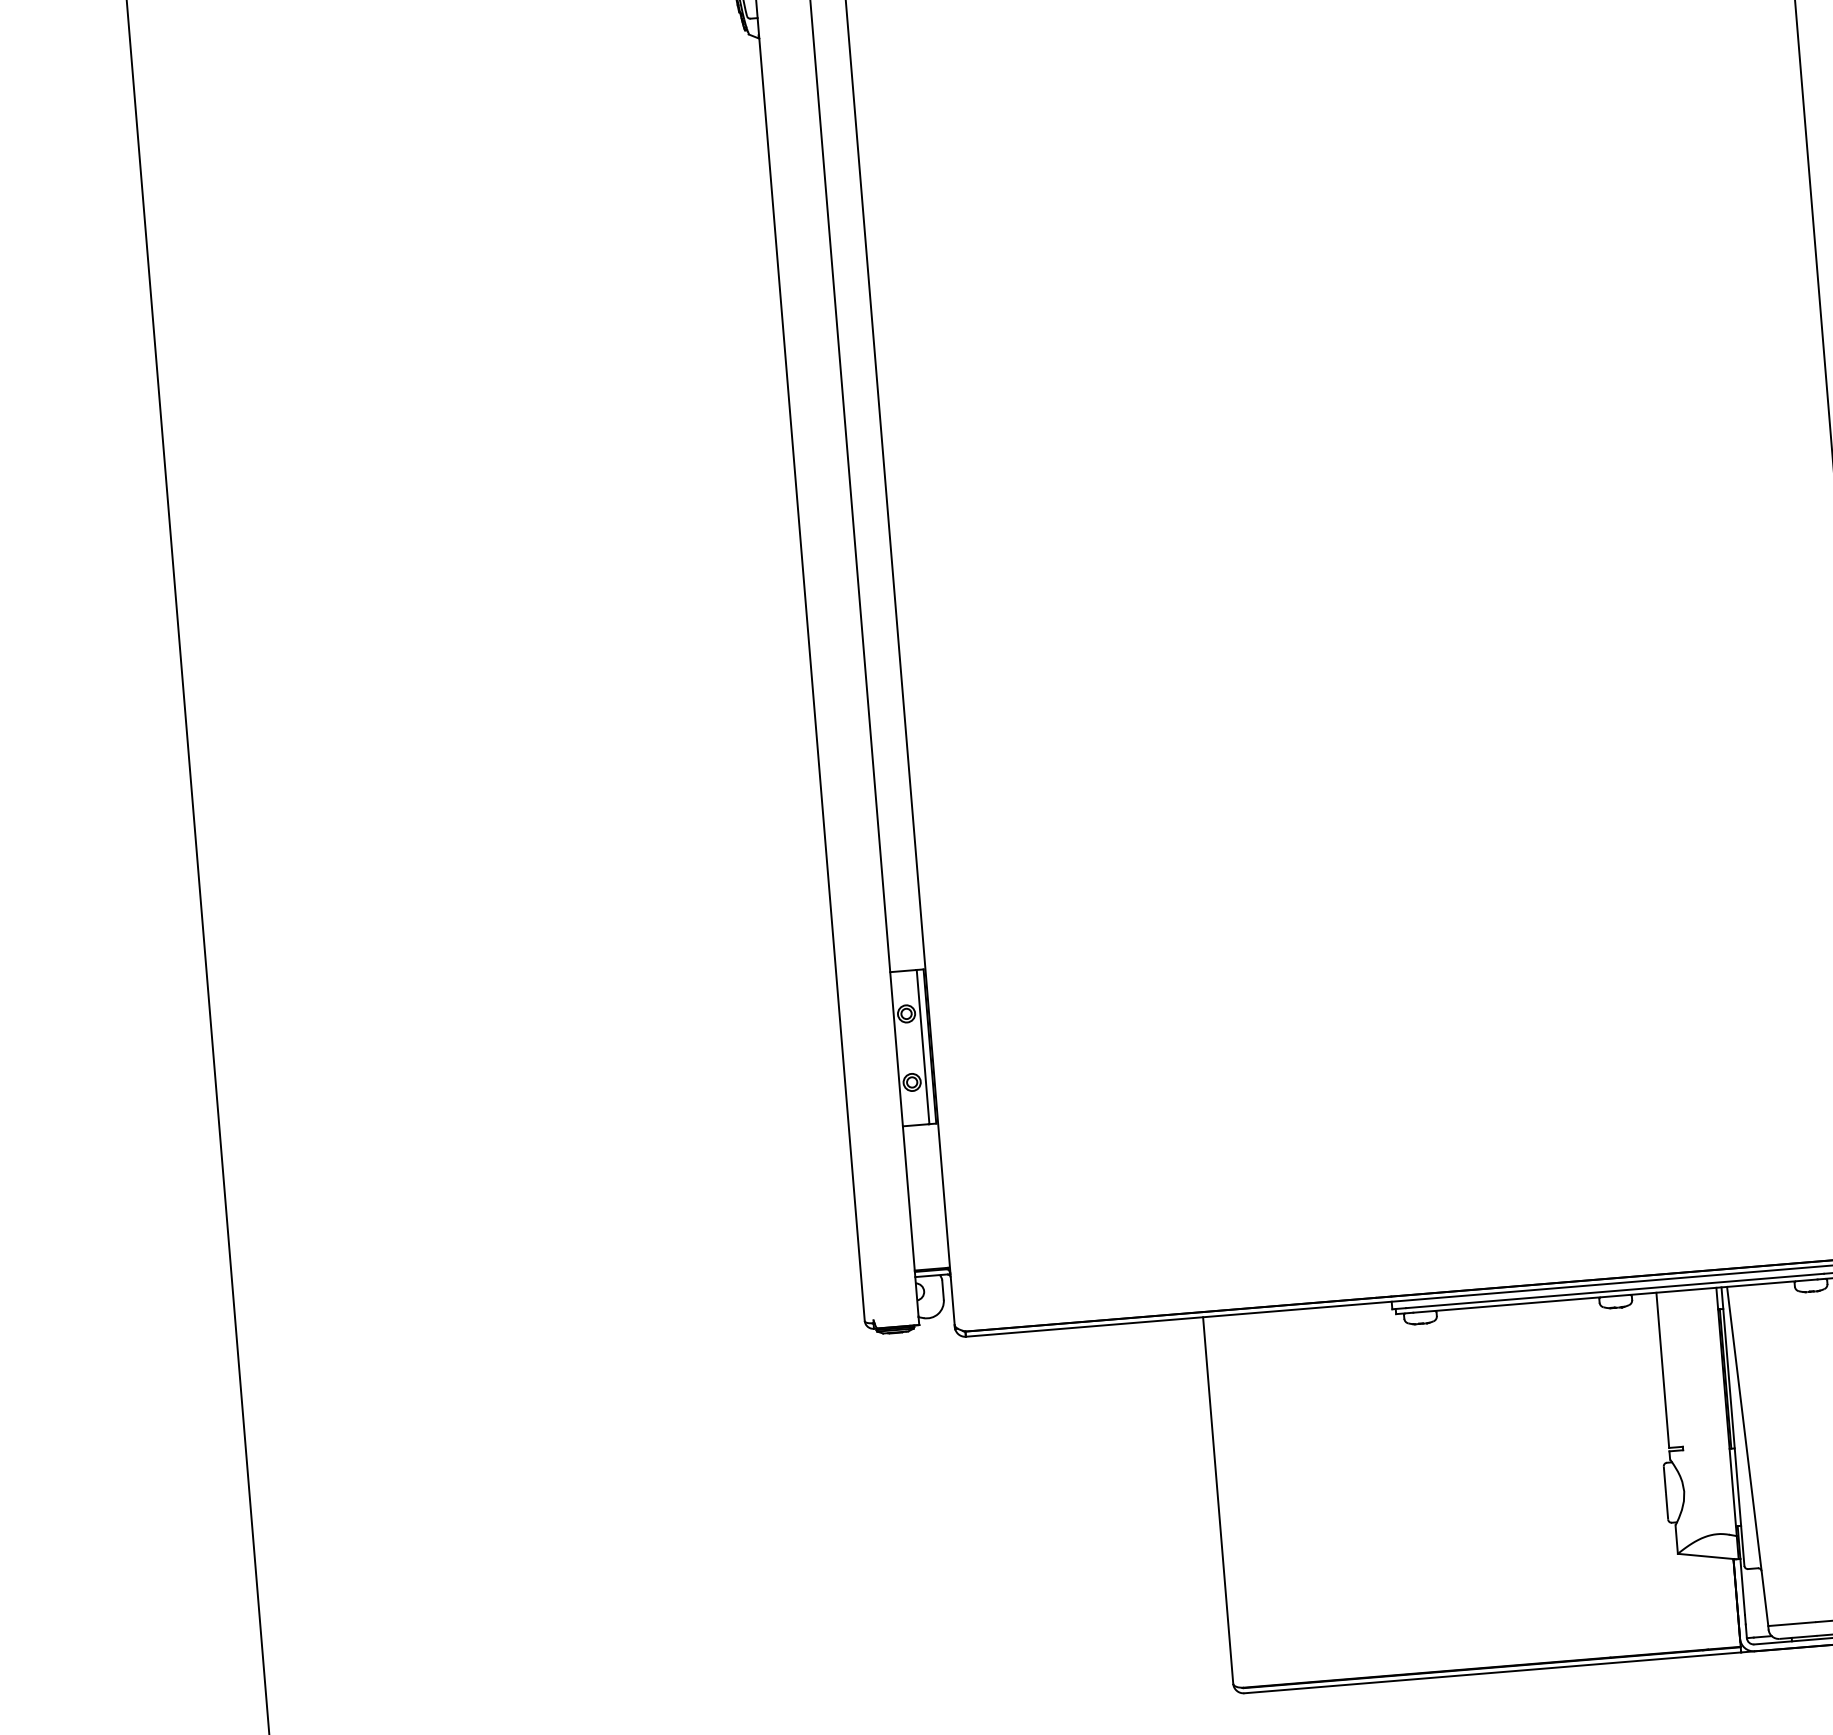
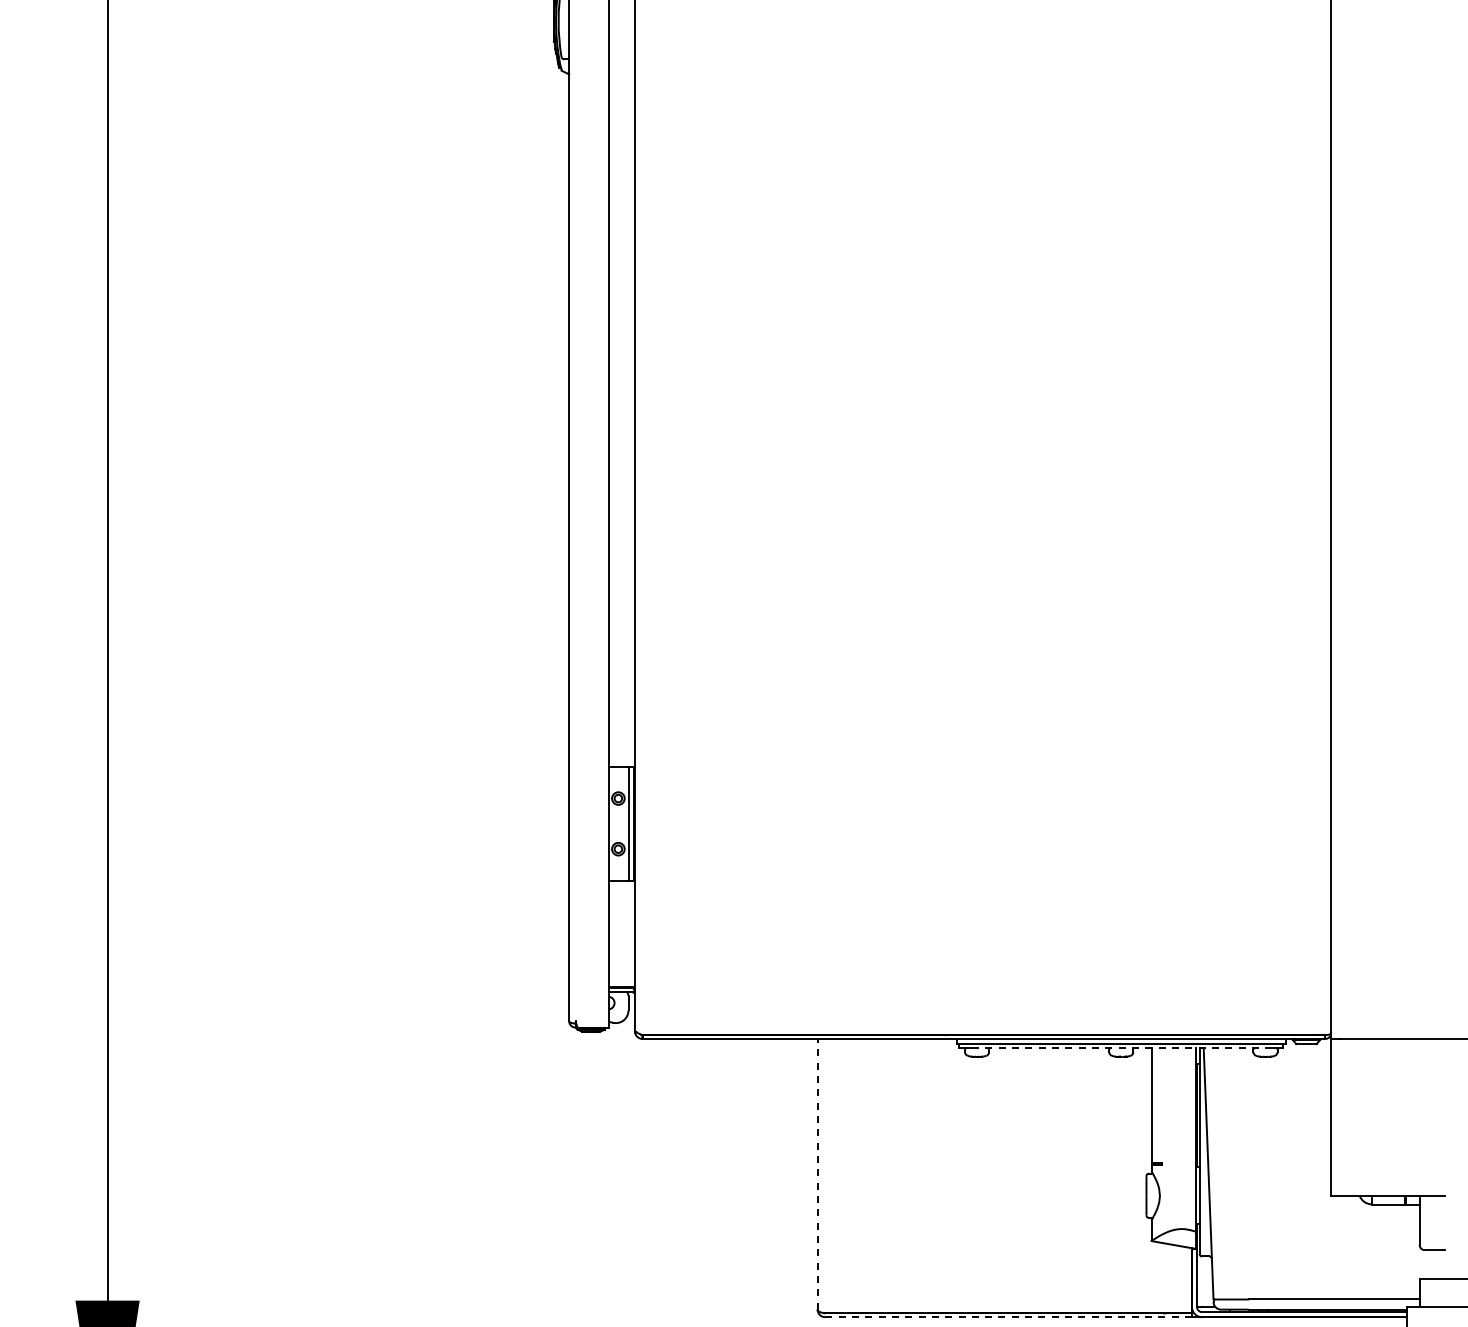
line: (1615, 1296) -> (1121, 1048), solid -> dashed
line: (1217, 1499) -> (817, 1173), solid -> dashed
line: (1492, 1673) -> (1008, 1317), solid -> dashed

